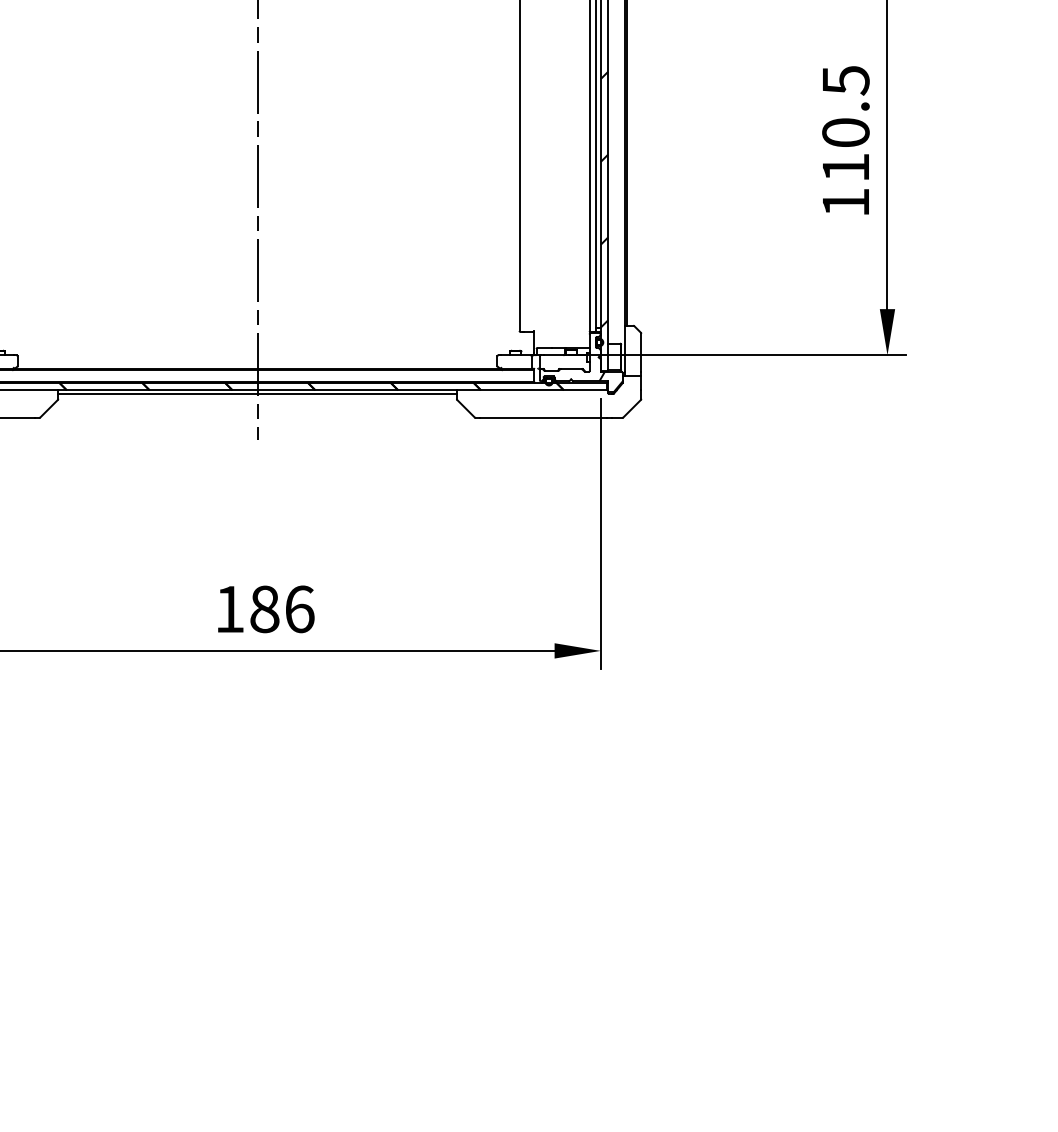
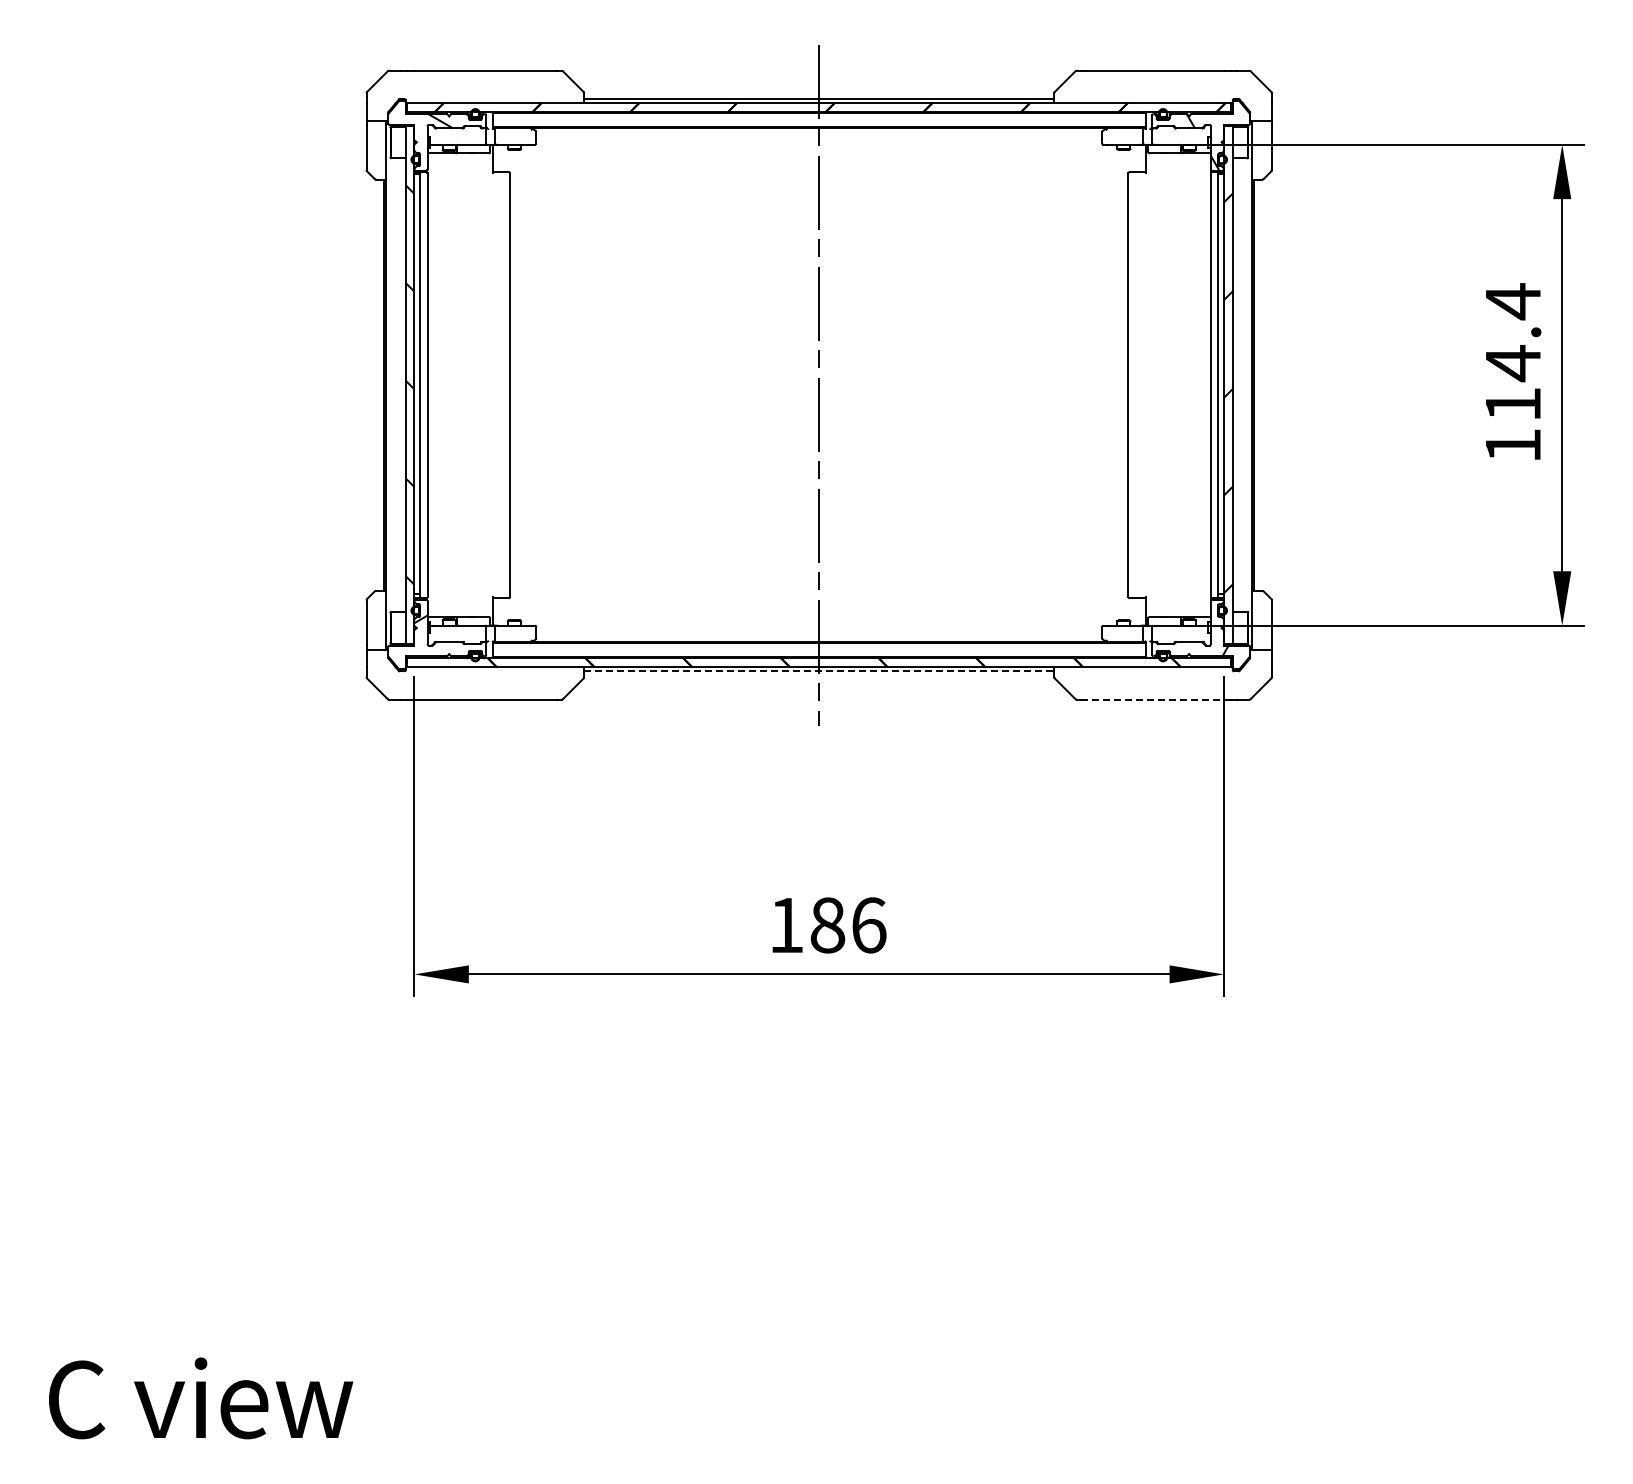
text: (846, 106) -> (1513, 332), 110.5 -> 114.4
line: (257, 394) -> (819, 671), solid -> dashed
line: (540, 417) -> (1153, 699), solid -> dashed

